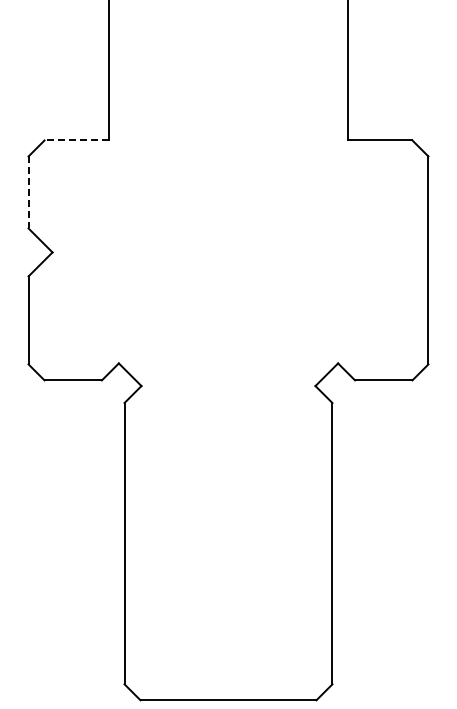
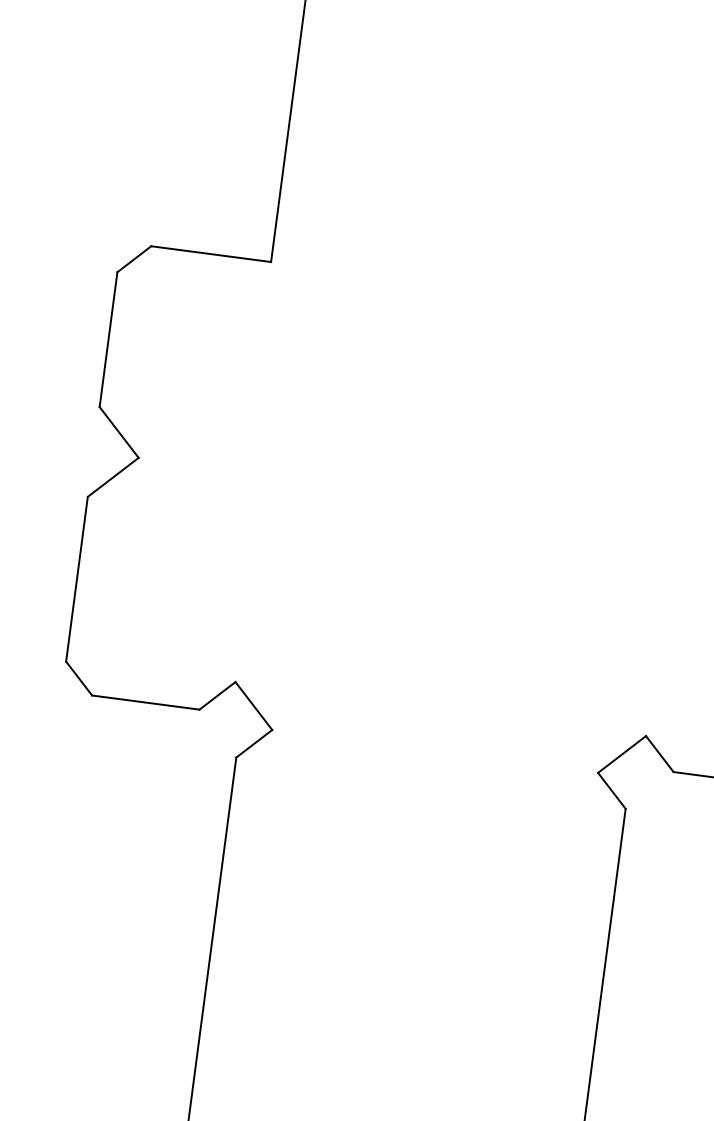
line: (76, 140) -> (211, 254), dashed -> solid
line: (28, 192) -> (108, 339), dashed -> solid

